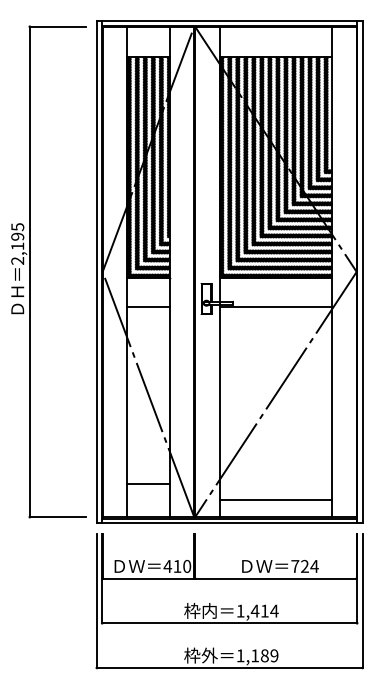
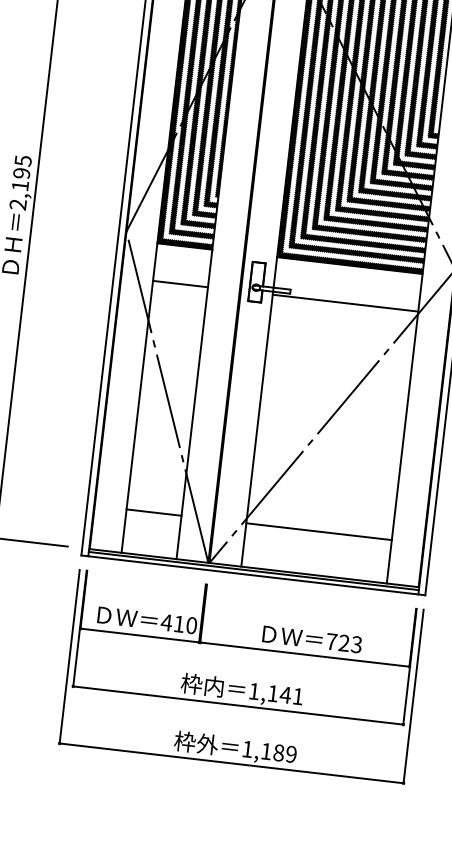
line: (275, 499) -> (318, 531), moved
text: (314, 565) -> (356, 643), 724 -> 723
text: (264, 610) -> (285, 694), 1,414 -> 1,141

